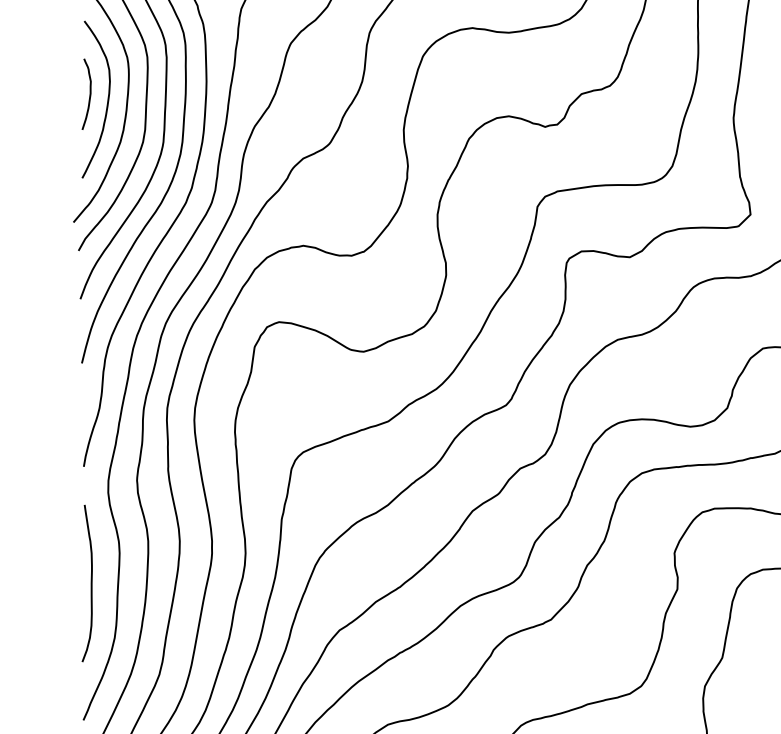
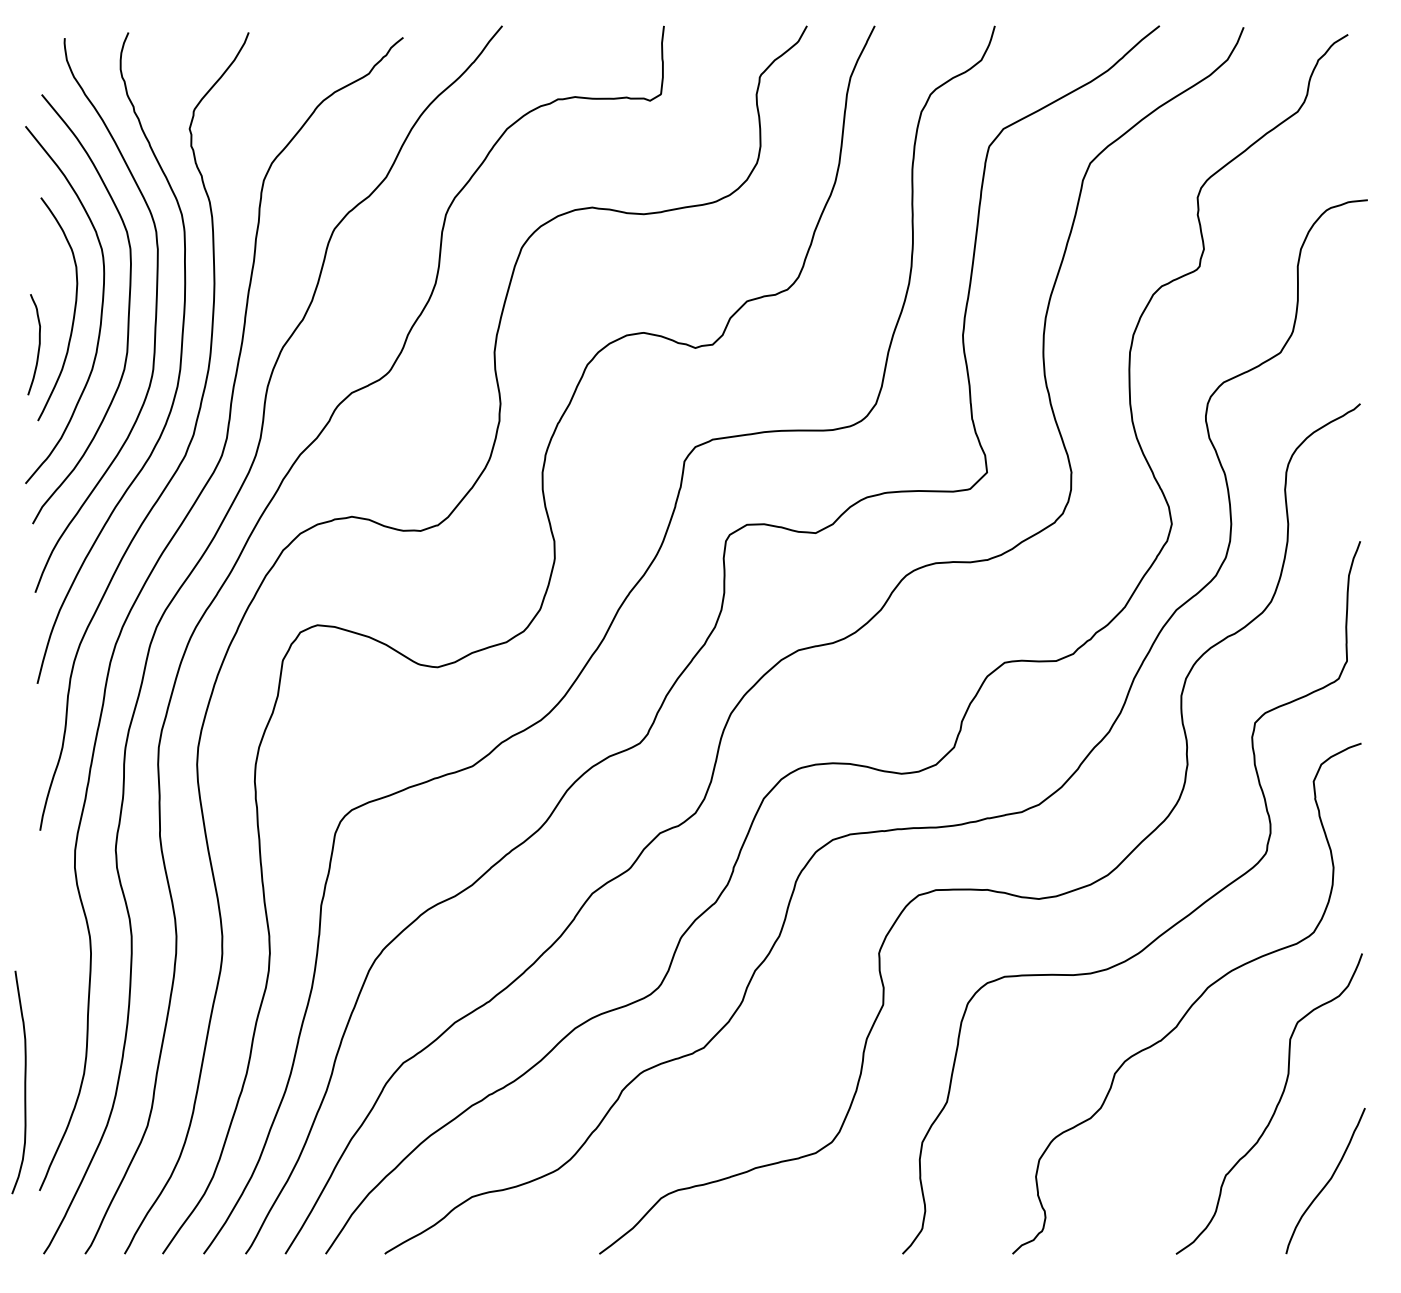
curve: (89, 94) -> (38, 344), moved
curve: (91, 583) -> (24, 1082), moved

